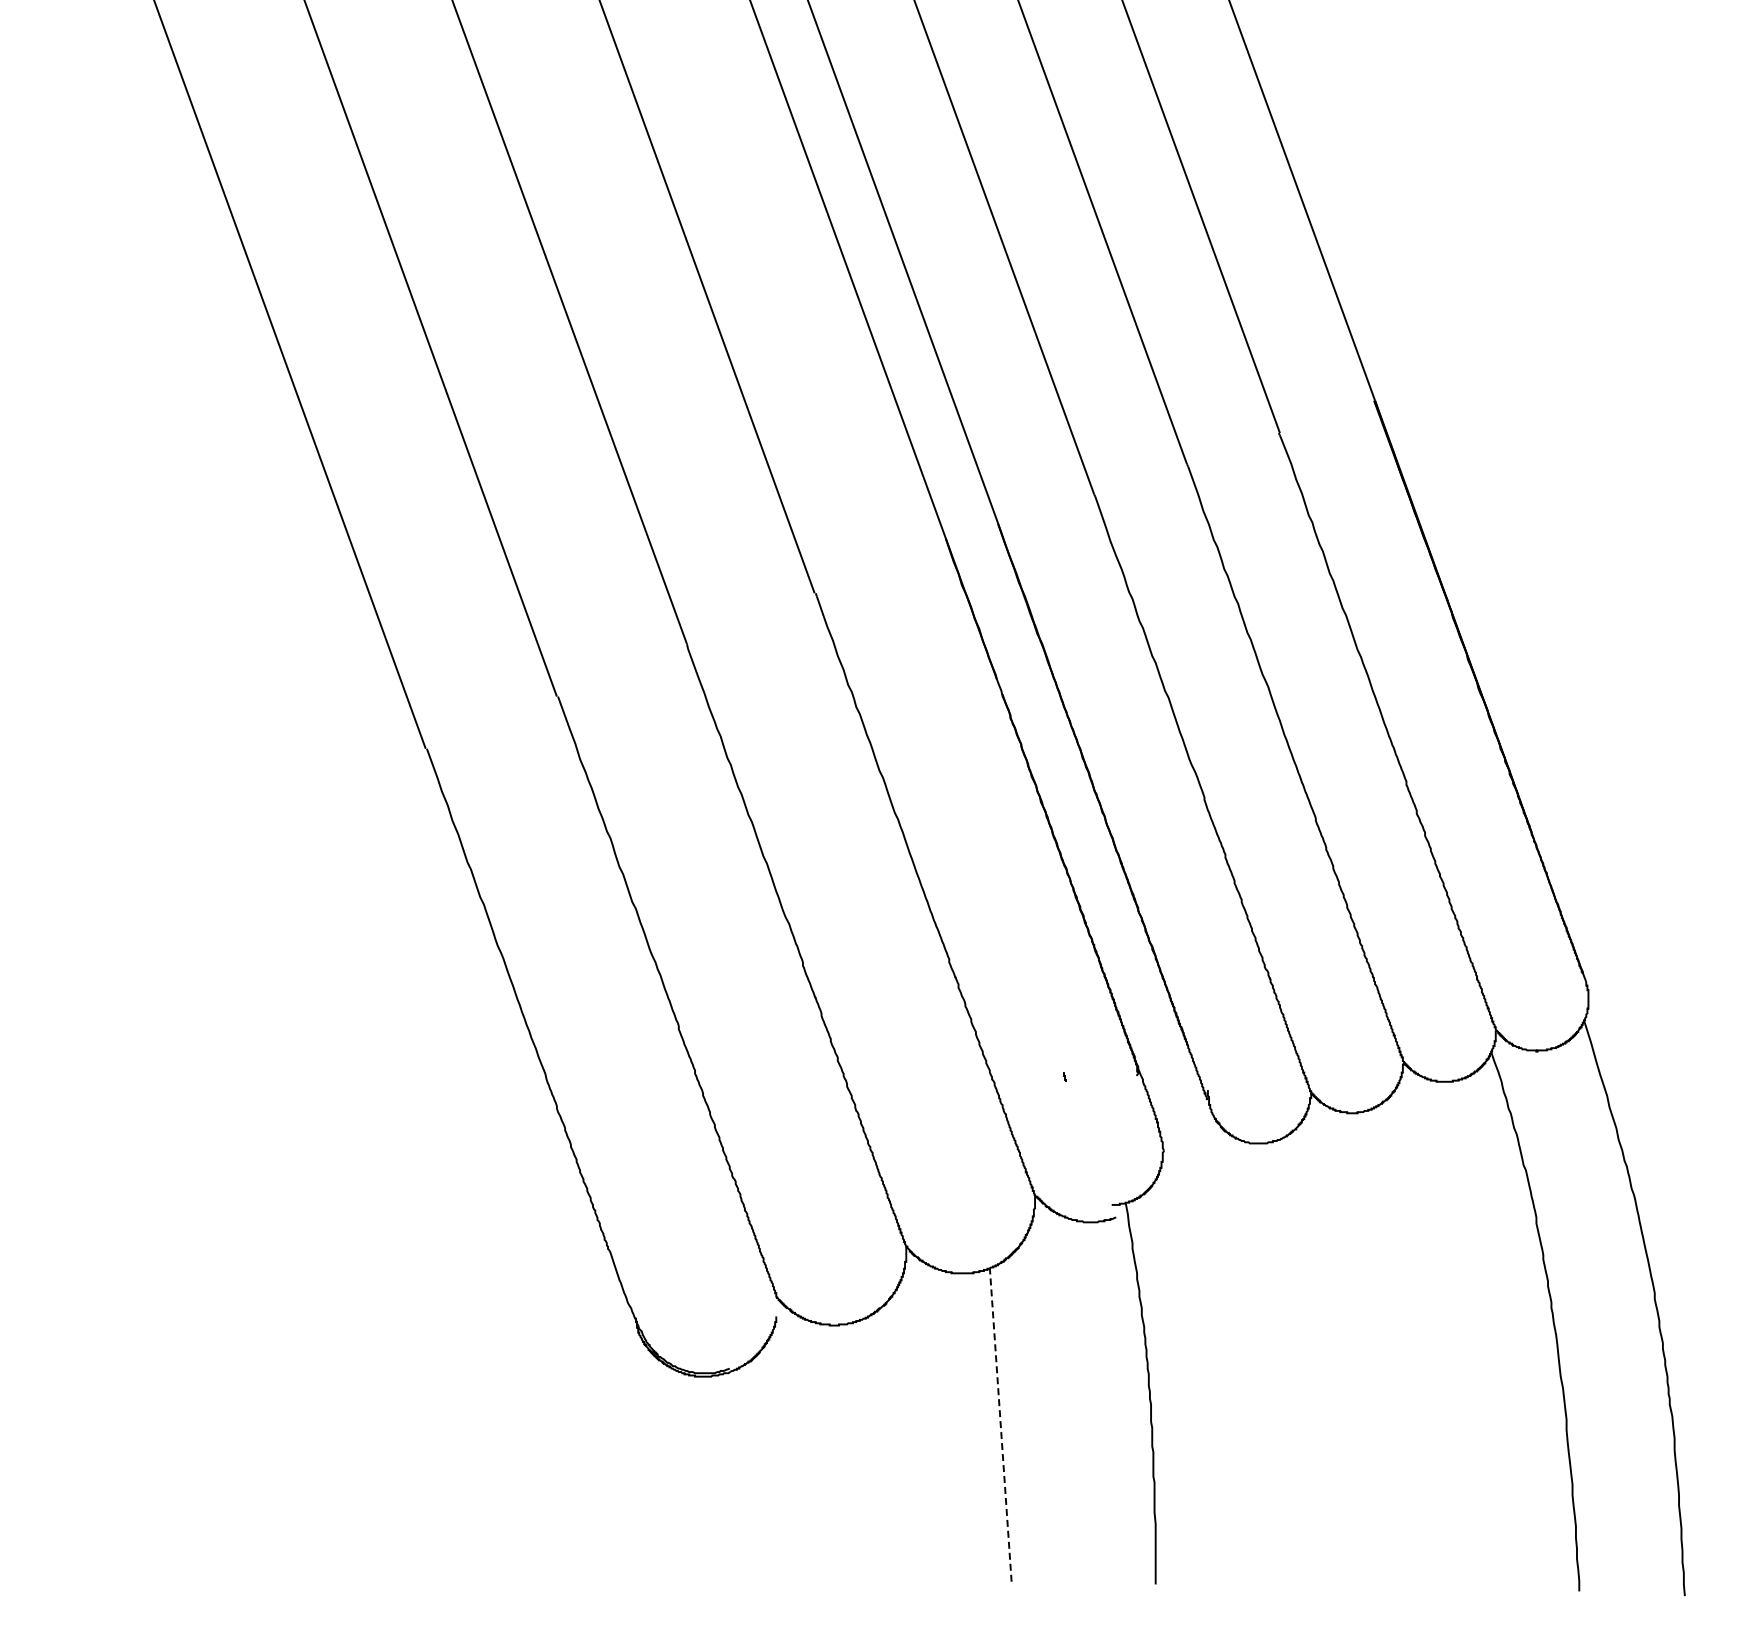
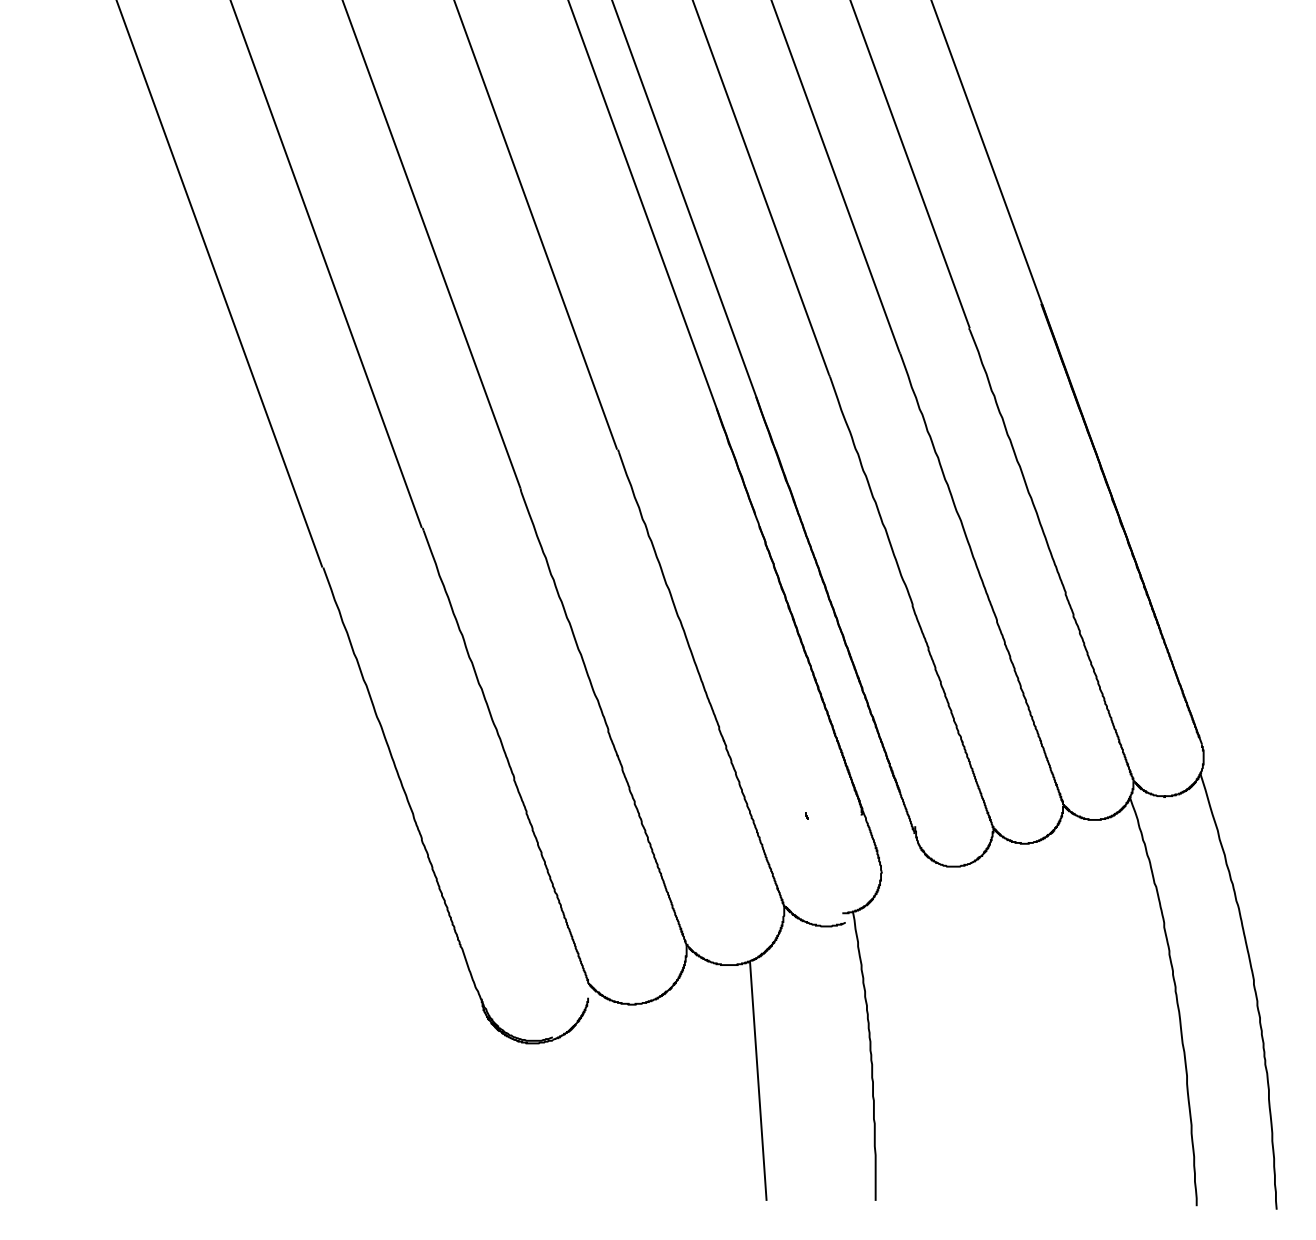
line: (1000, 1425) -> (758, 1080), dashed -> solid

